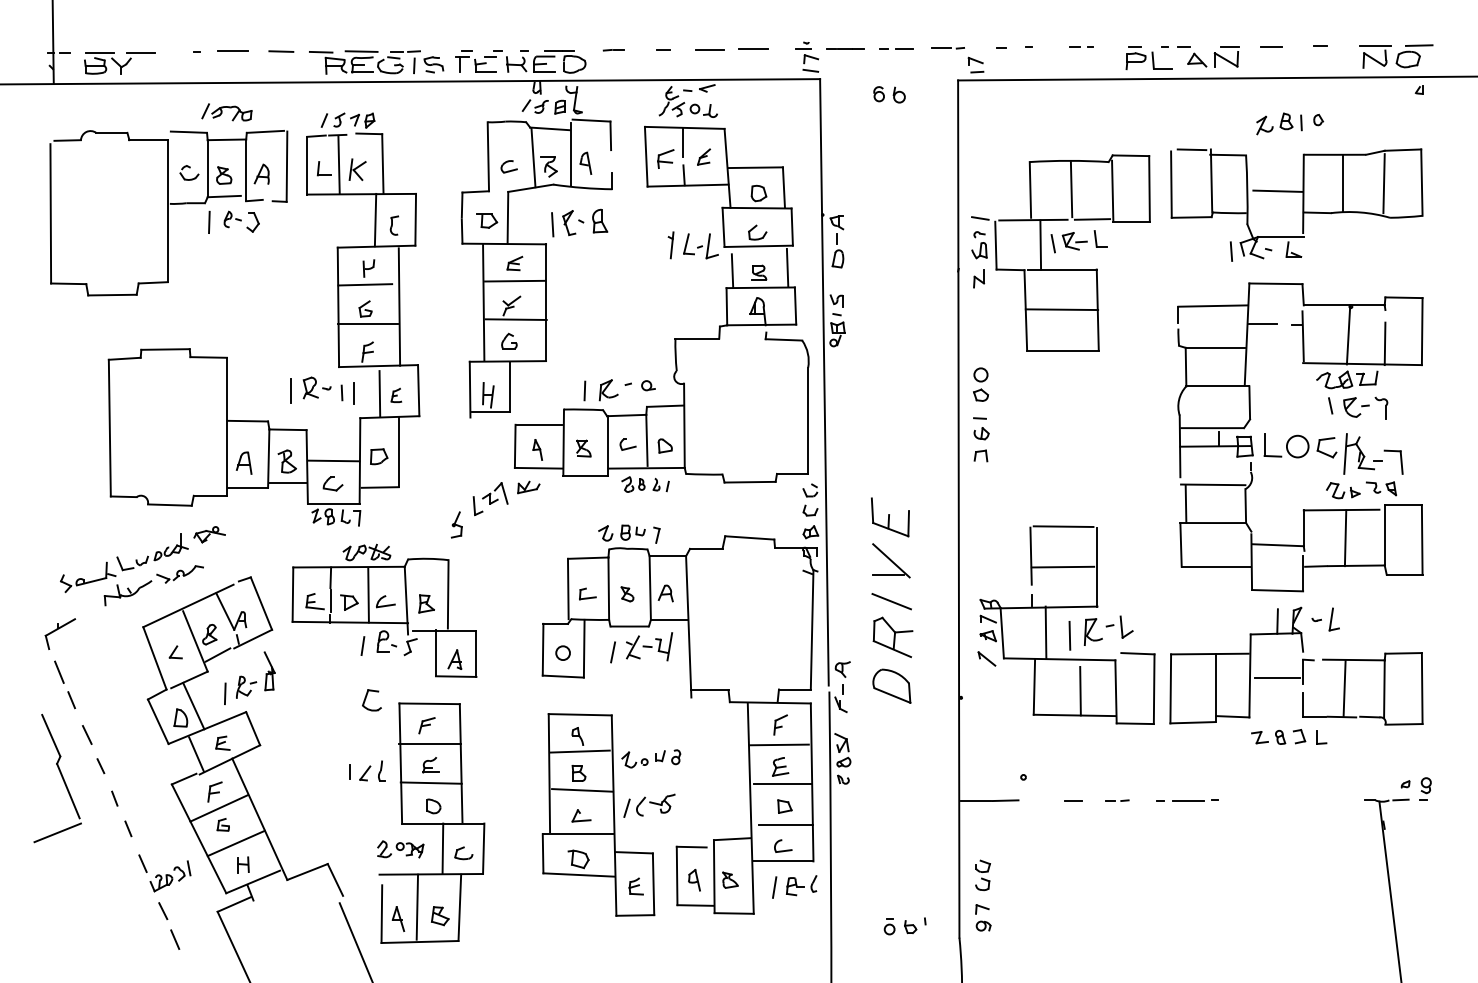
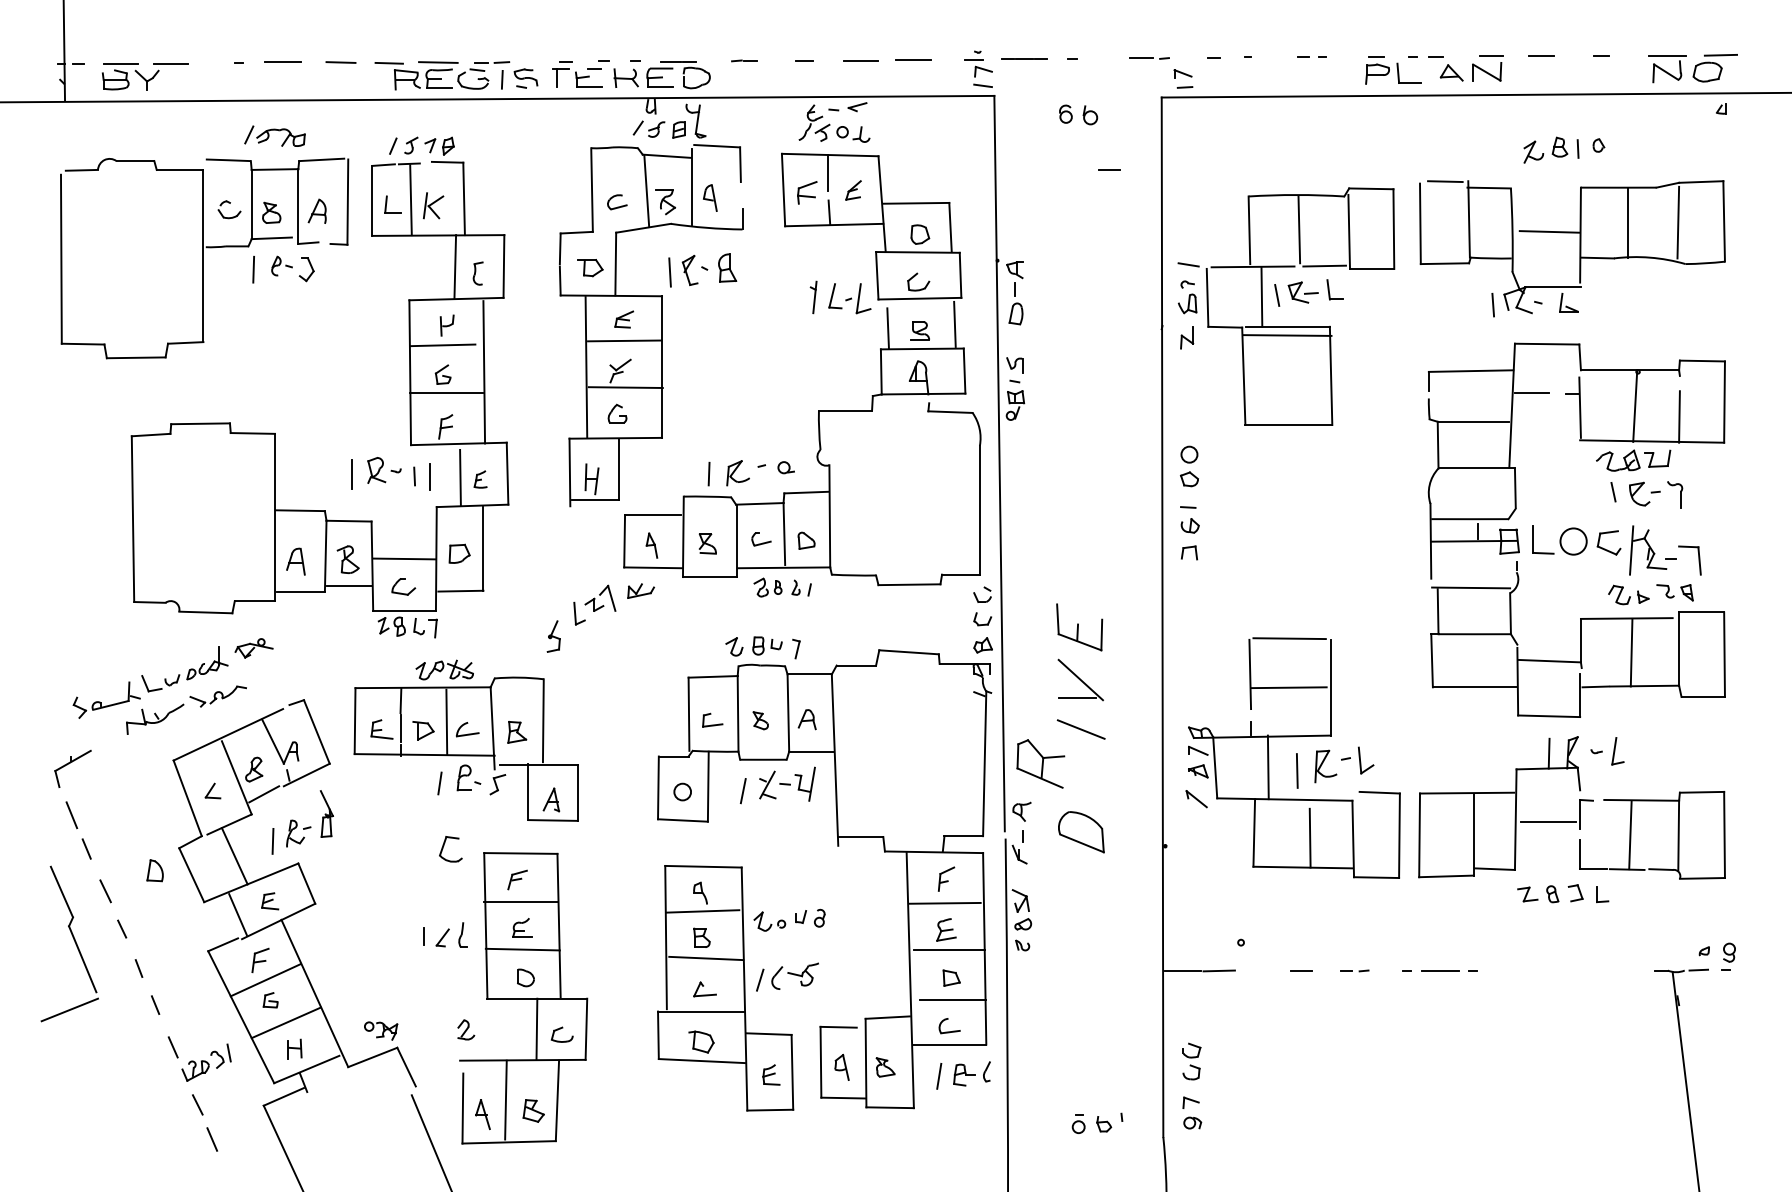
line: (904, 48) -> (1109, 169), moved
line: (1061, 309) -> (1287, 335), moved
part: (892, 637) -> (1040, 763), moved
part: (180, 717) -> (154, 870), moved
part: (410, 849) -> (381, 1030), moved

